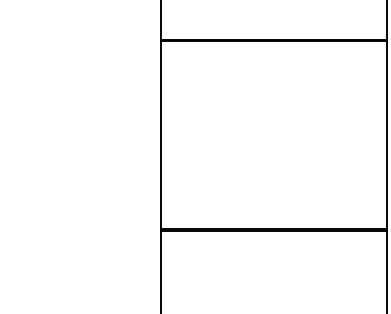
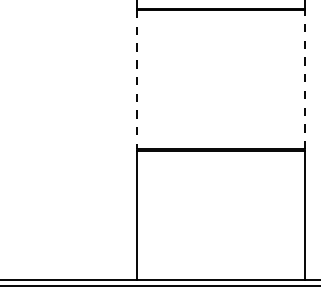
line: (161, 135) -> (137, 79), solid -> dashed
line: (386, 135) -> (304, 79), solid -> dashed

